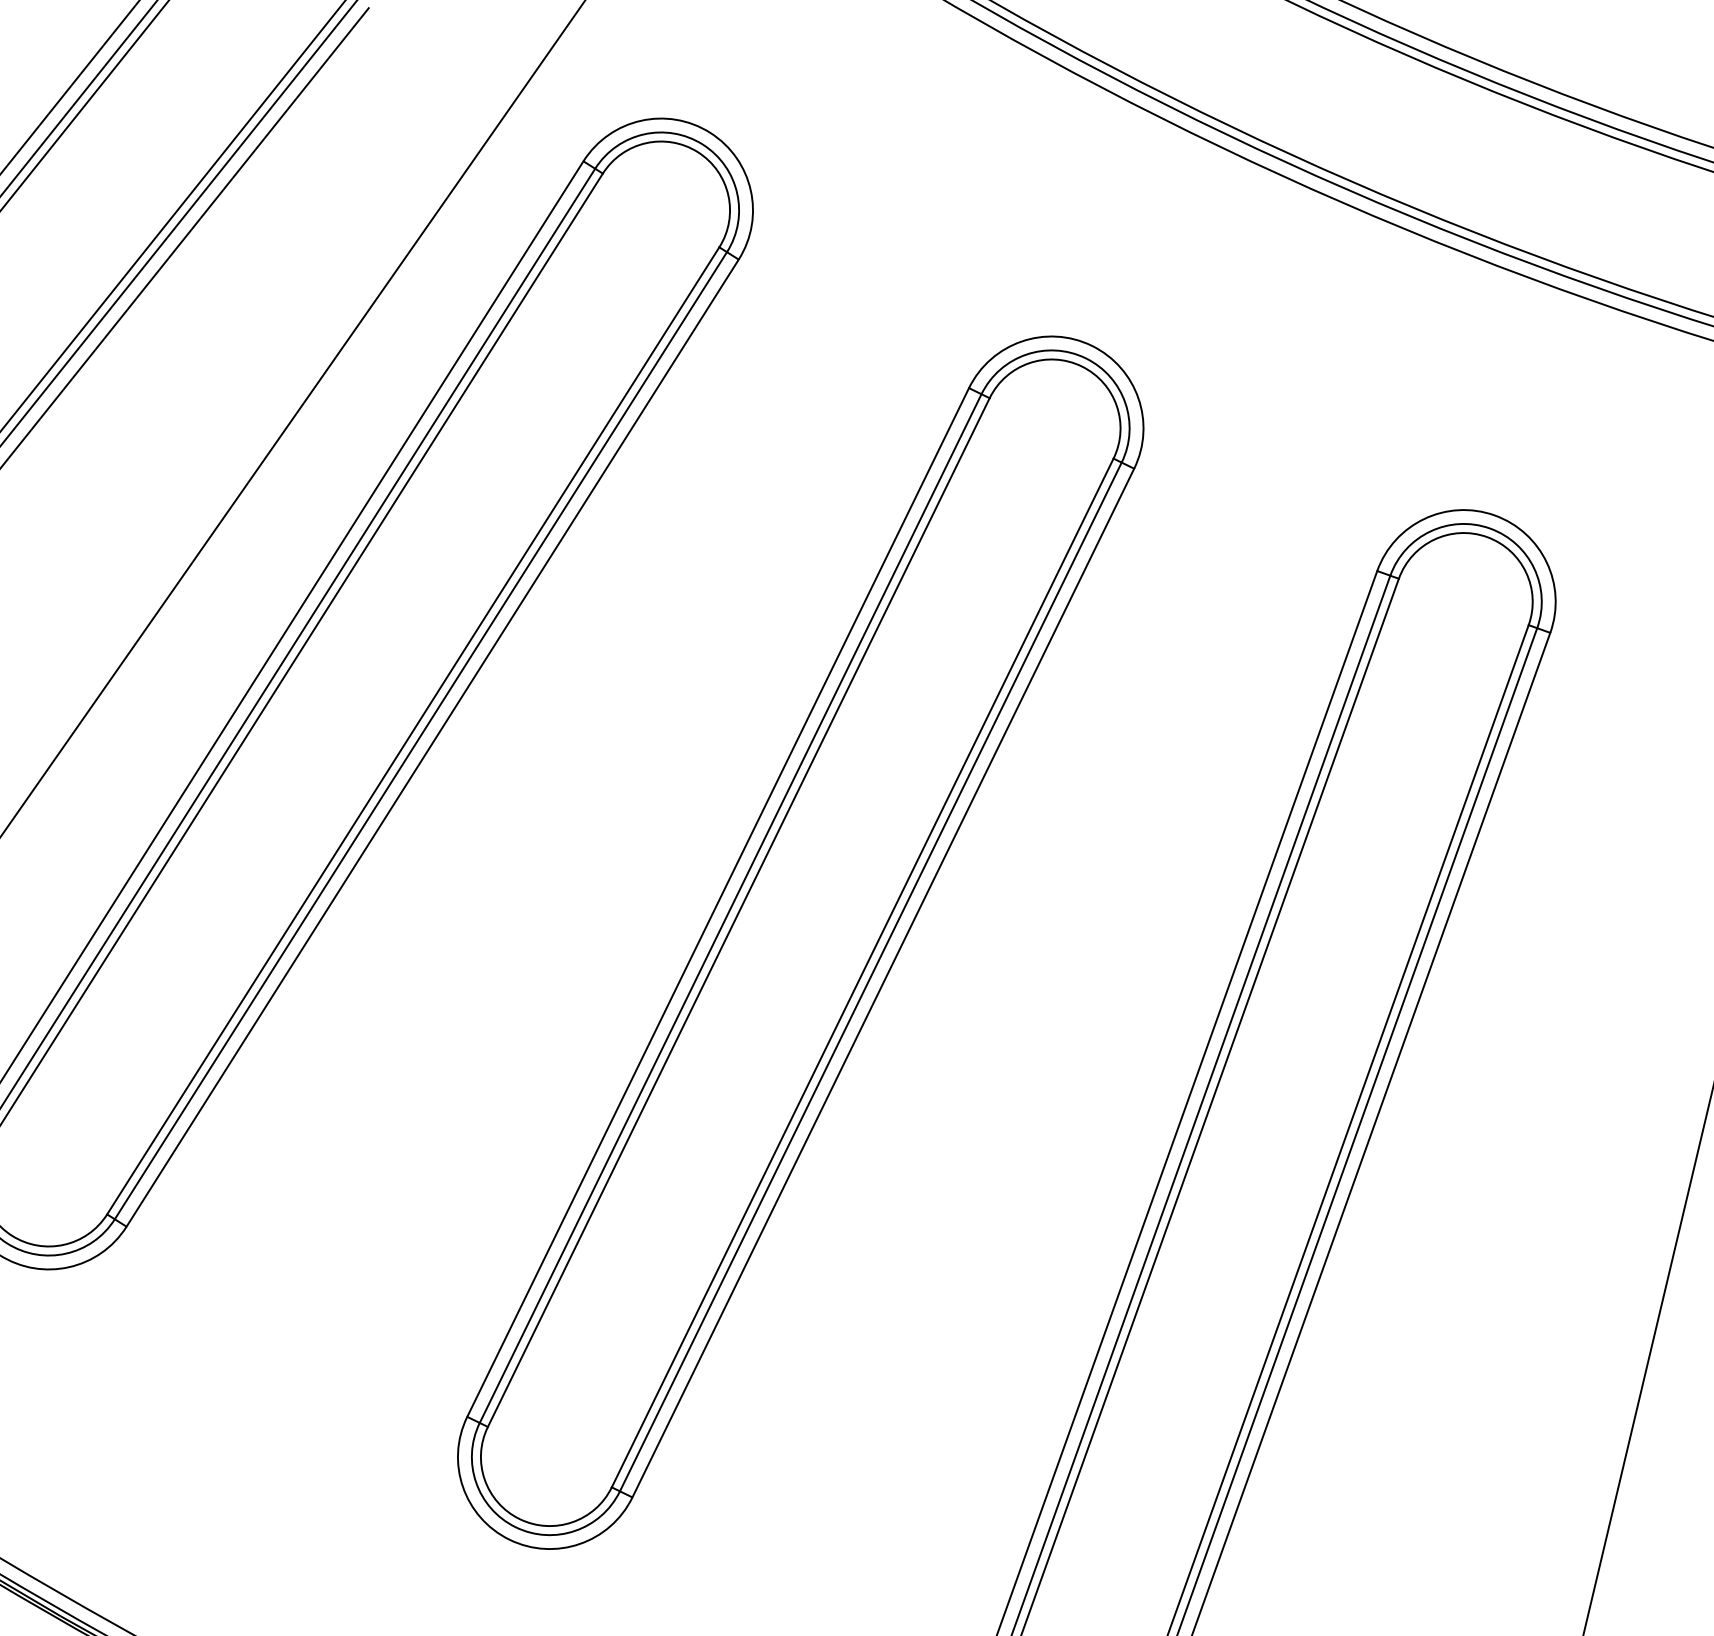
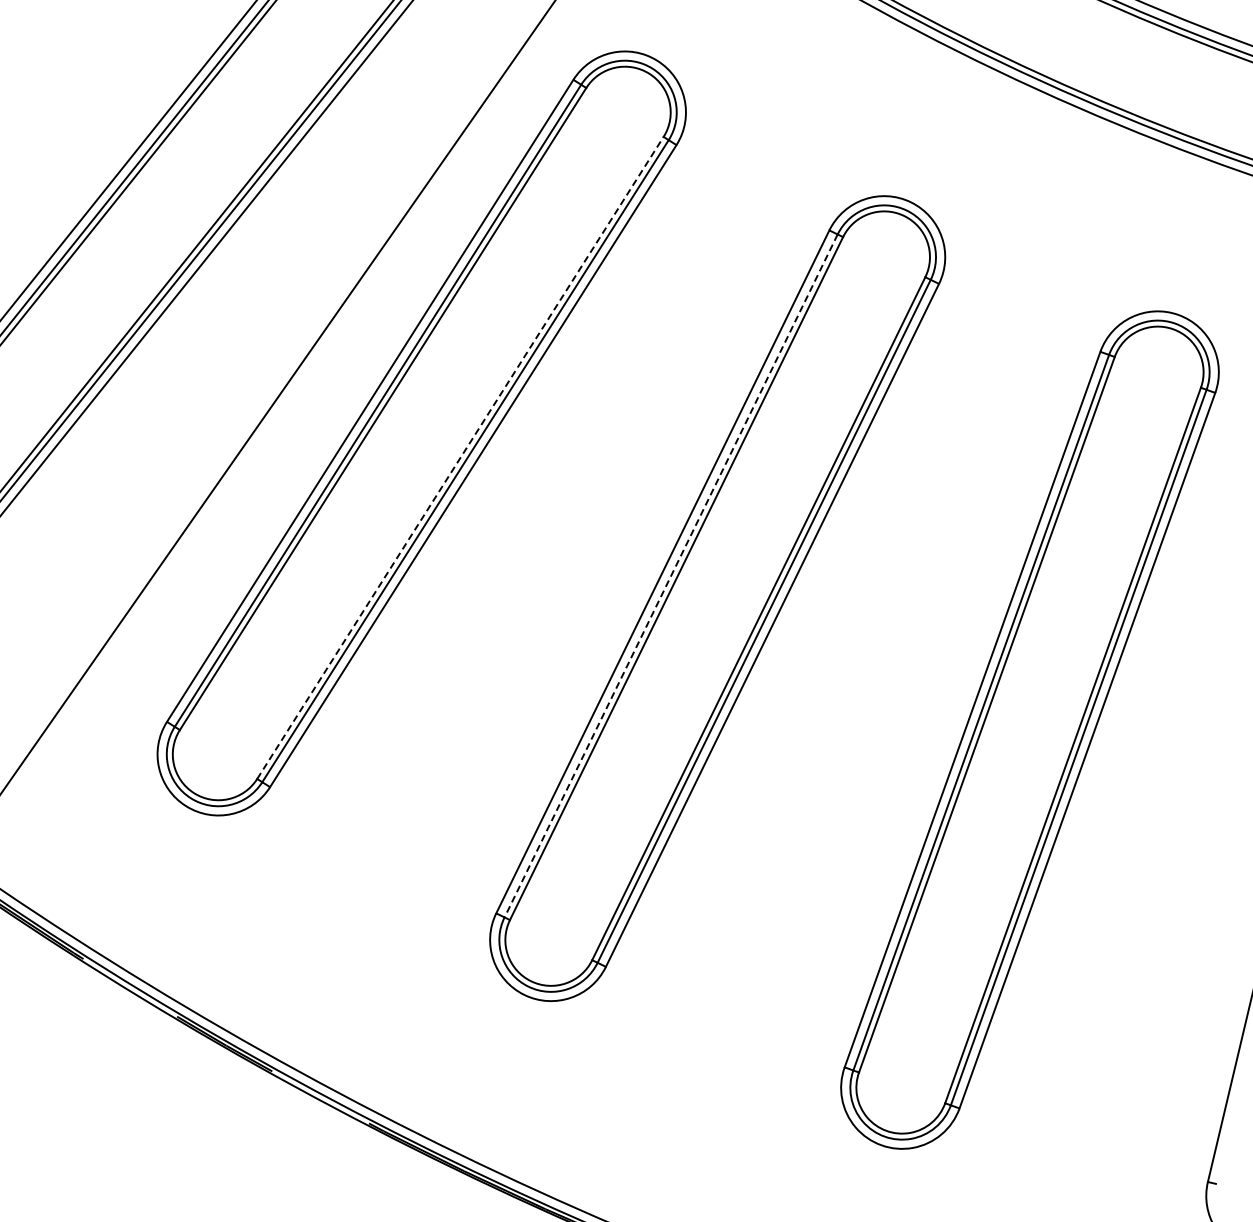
line: (413, 730) -> (460, 457), solid -> dashed
line: (731, 907) -> (671, 575), solid -> dashed

